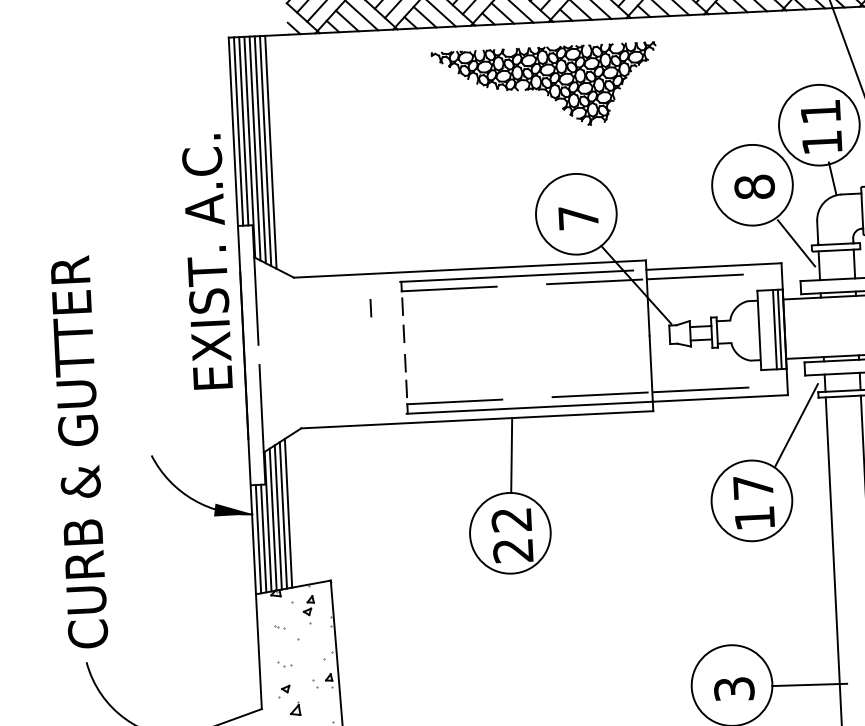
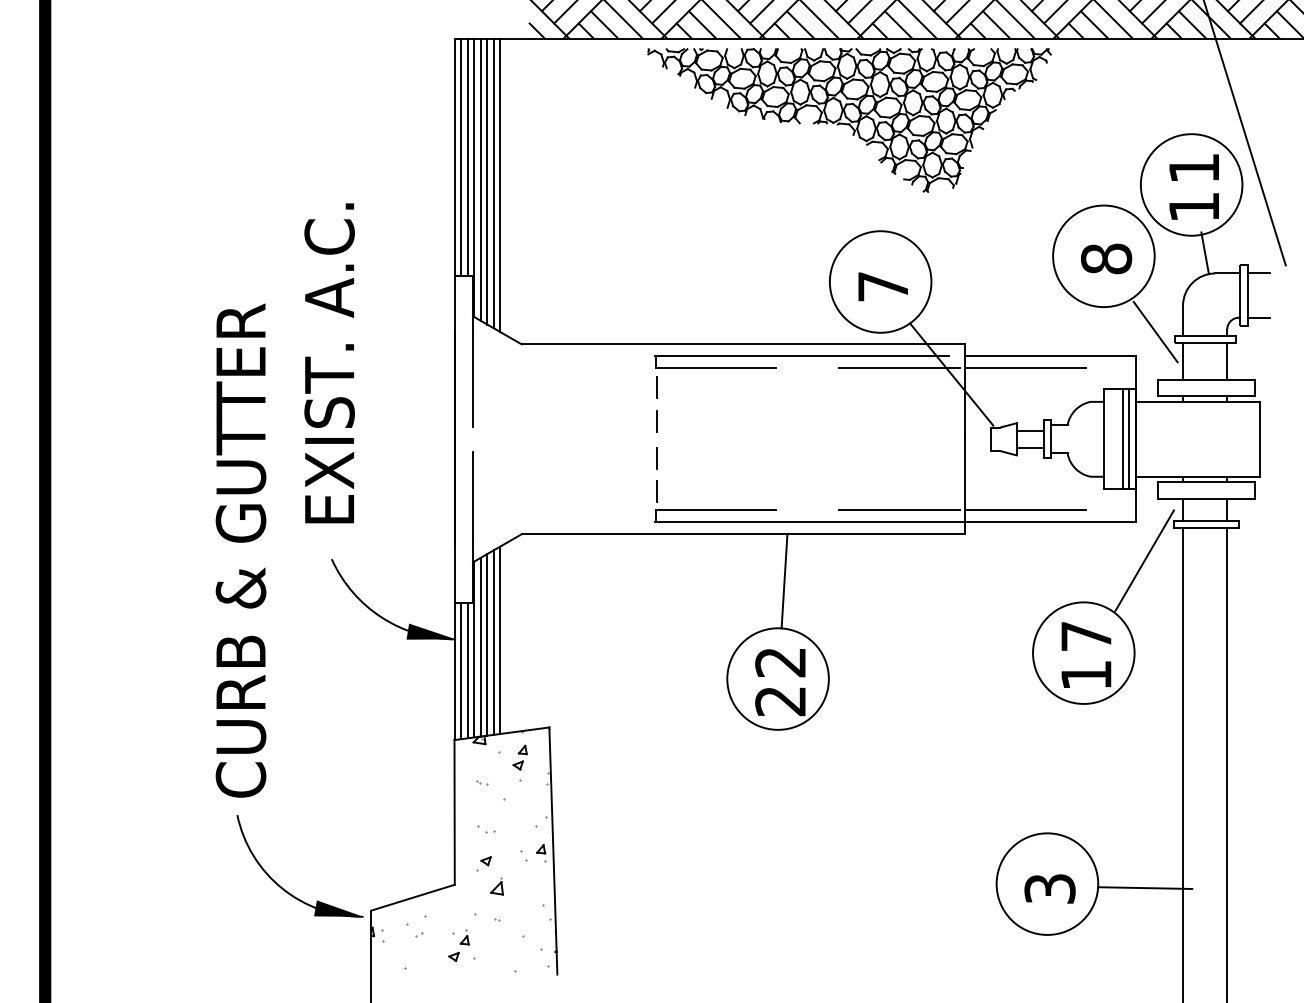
part: (545, 87) -> (849, 120), size x1.43
text: (207, 262) -> (329, 363), moved
line: (370, 308) -> (616, 387), removed

